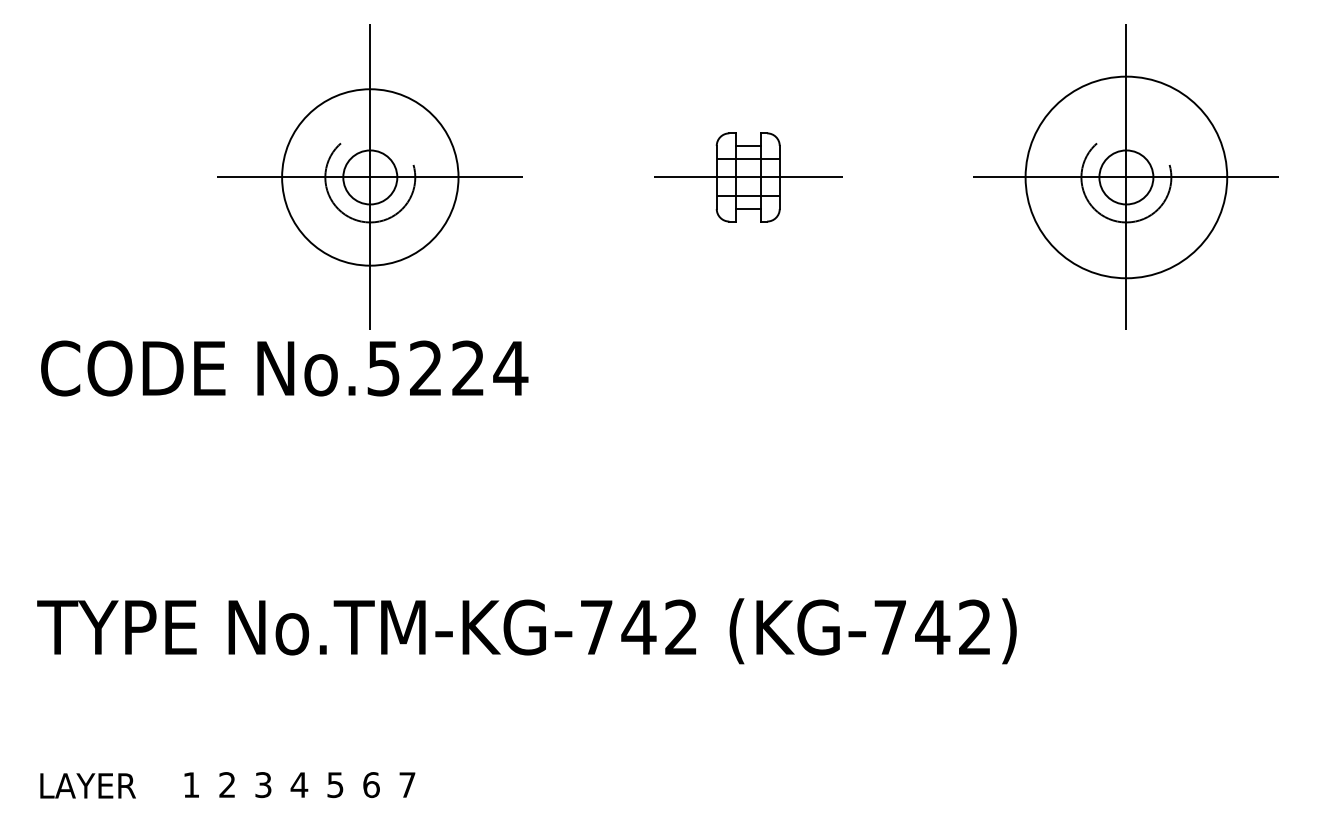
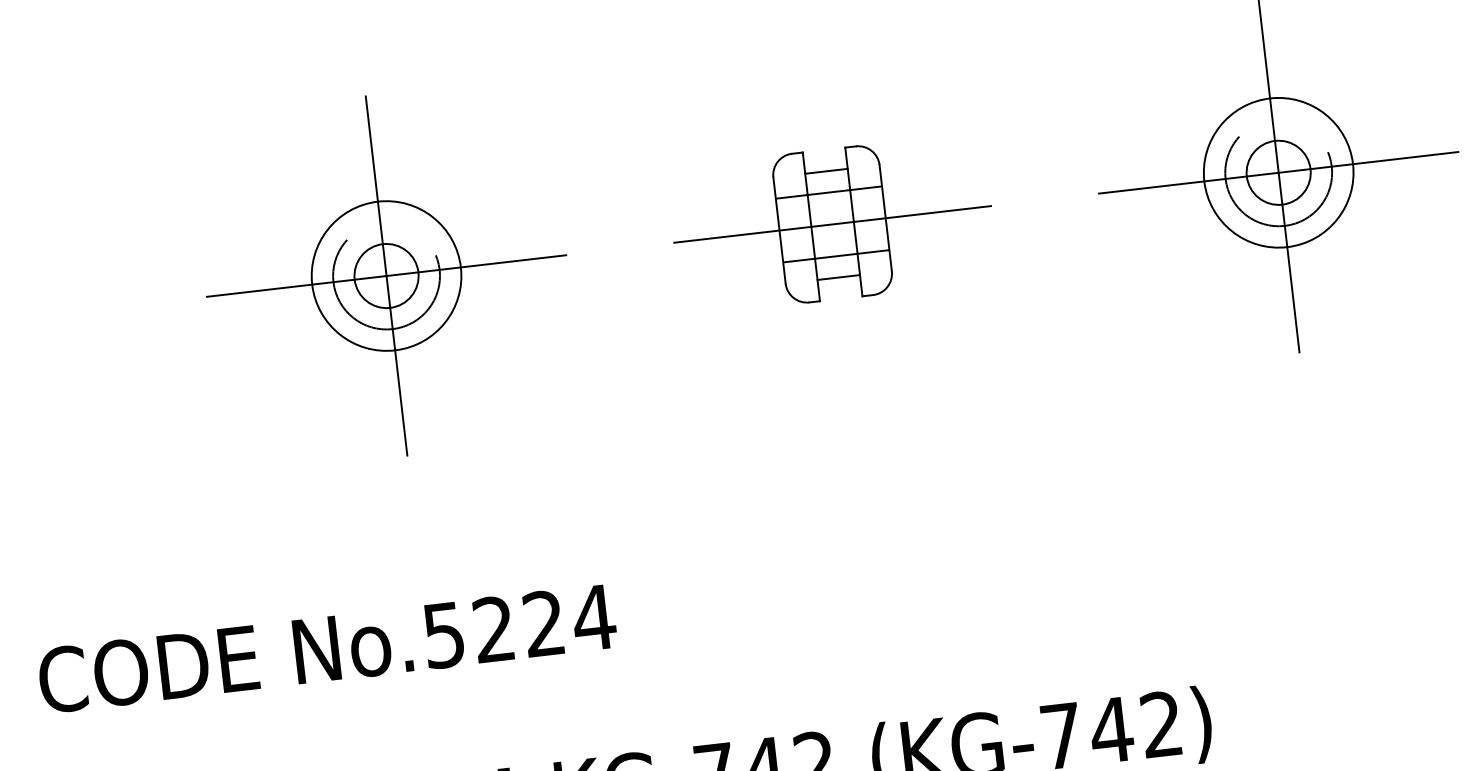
circle: (370, 177) -> (386, 276), size x0.71
part: (747, 177) -> (831, 224), size x1.43
circle: (1126, 177) -> (1278, 172), size x0.62
text: (284, 368) -> (327, 648), moved

